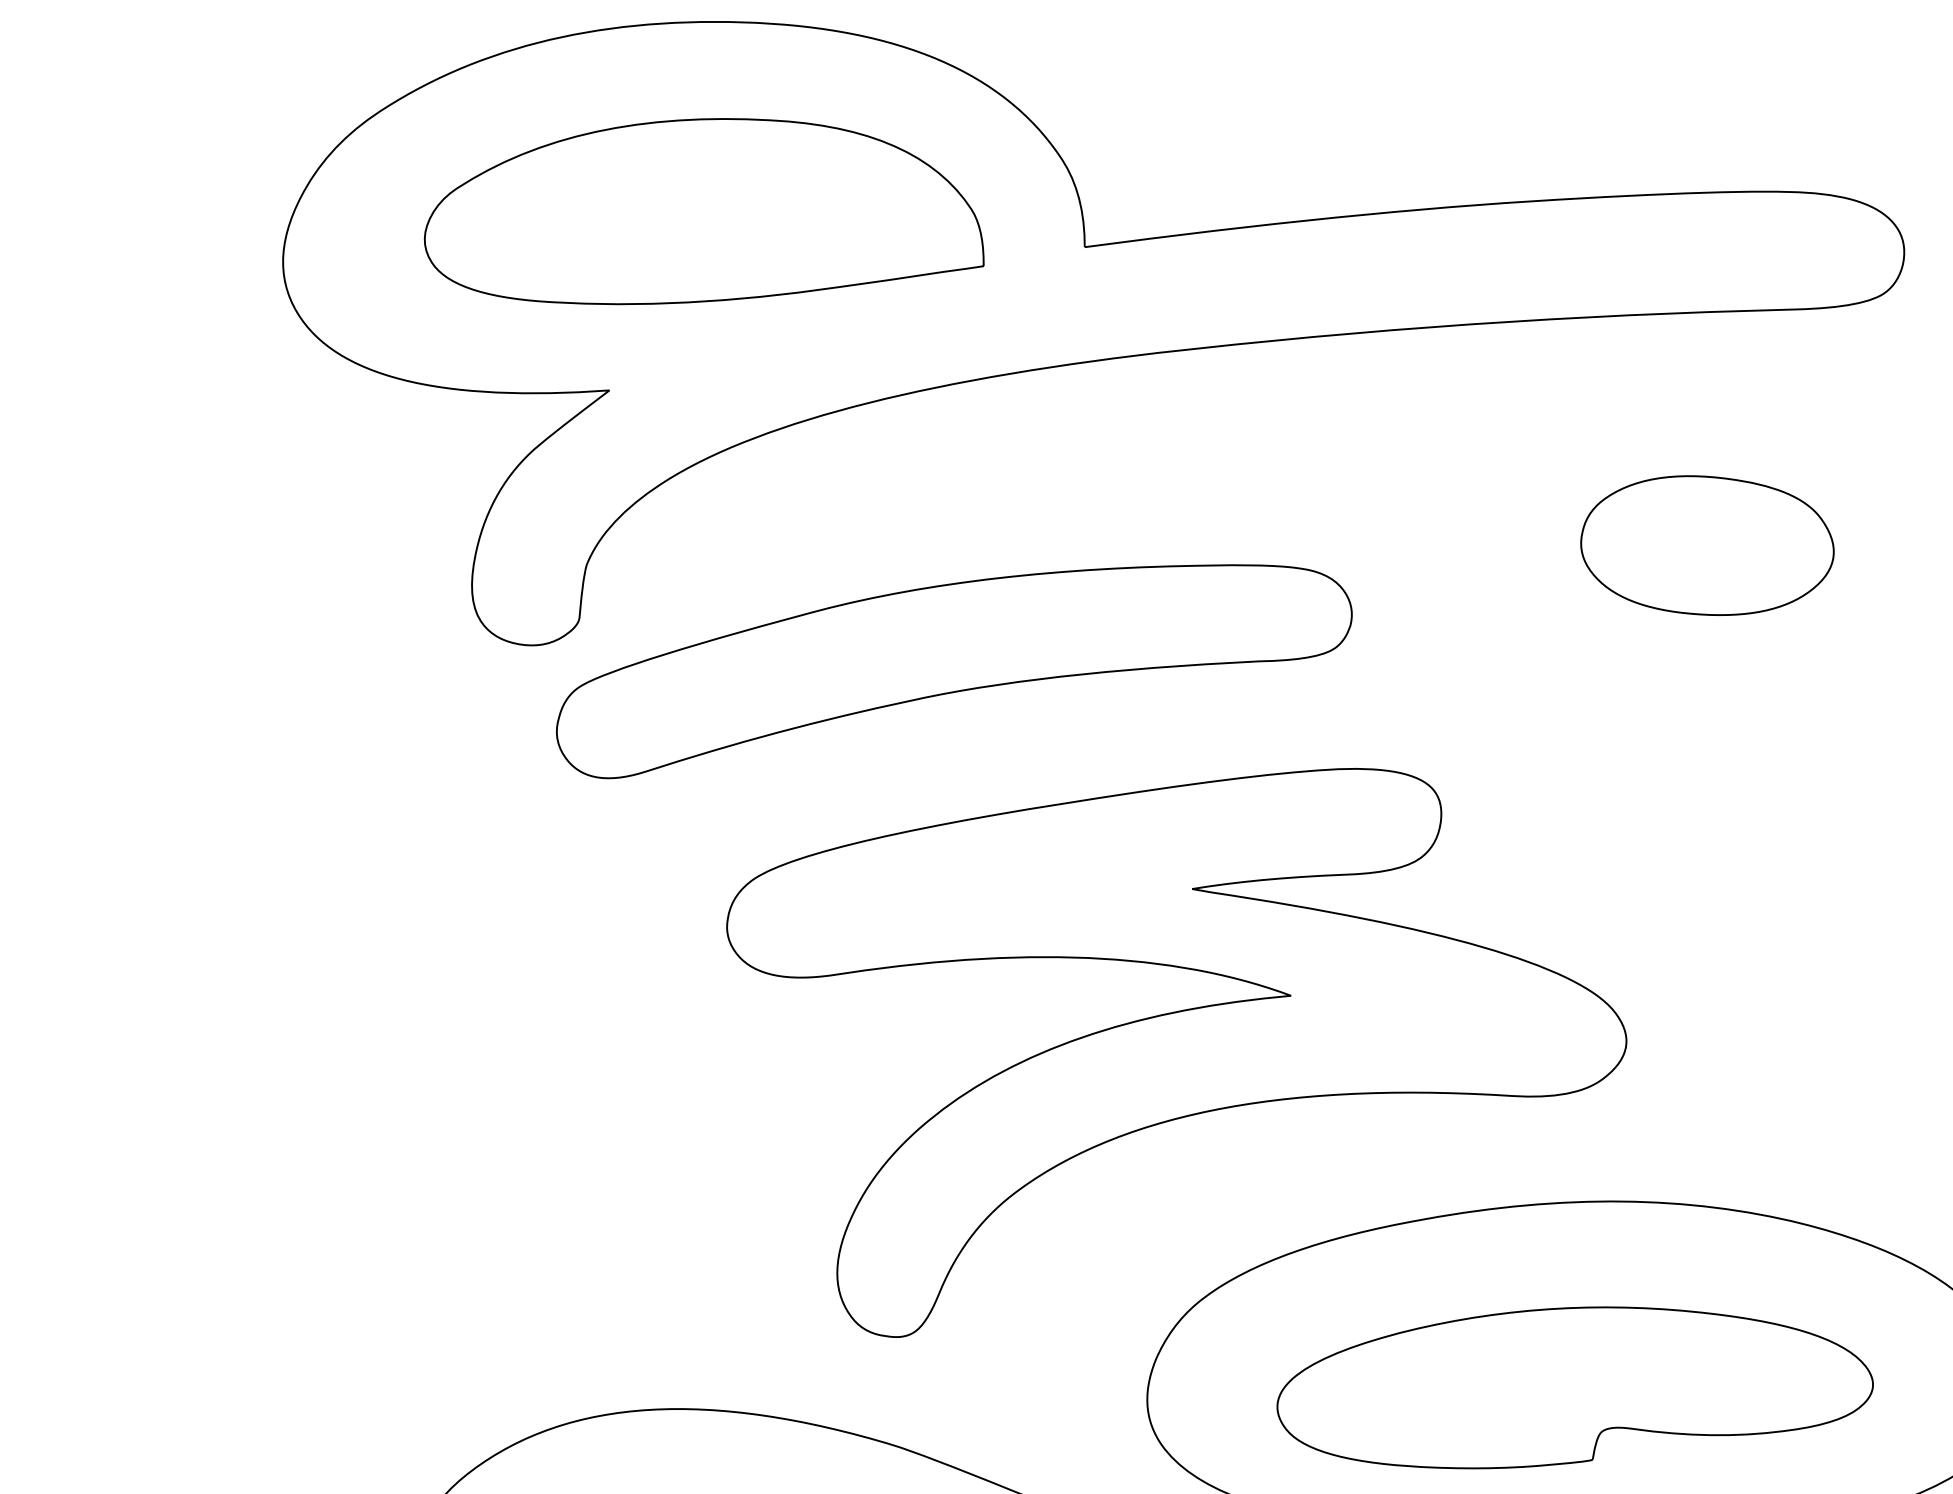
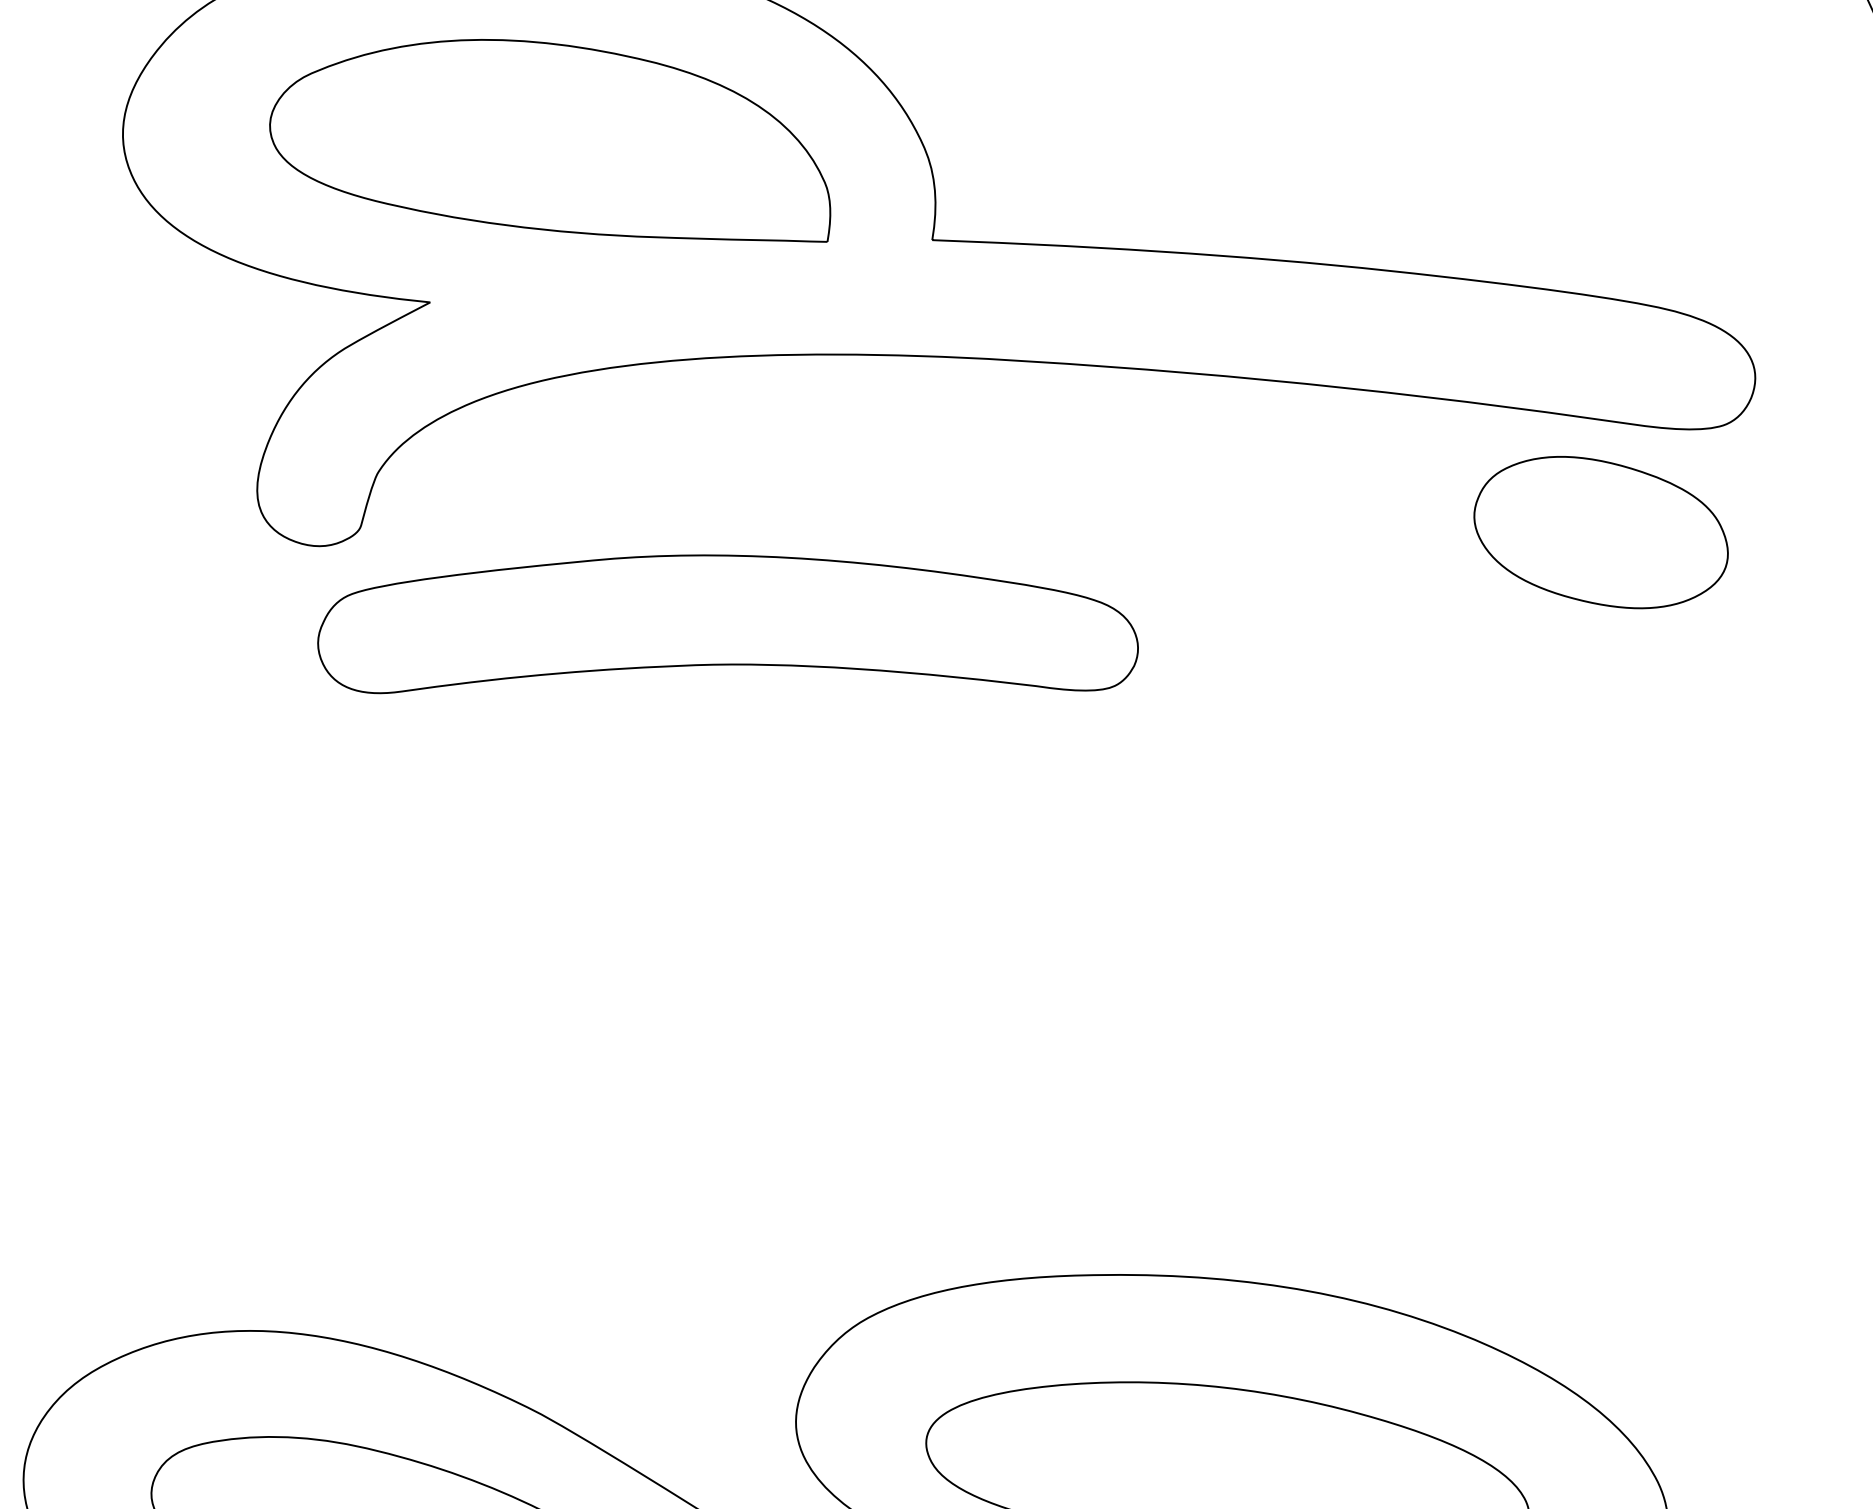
part: (1707, 545) -> (1601, 532), moved
part: (1176, 1052) -> (886, 1064), removed

